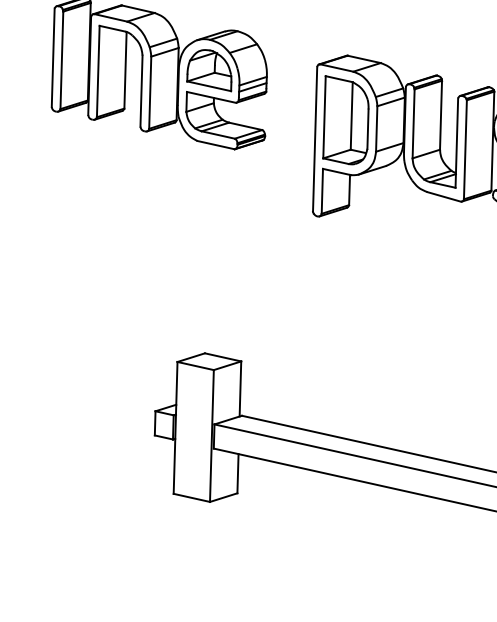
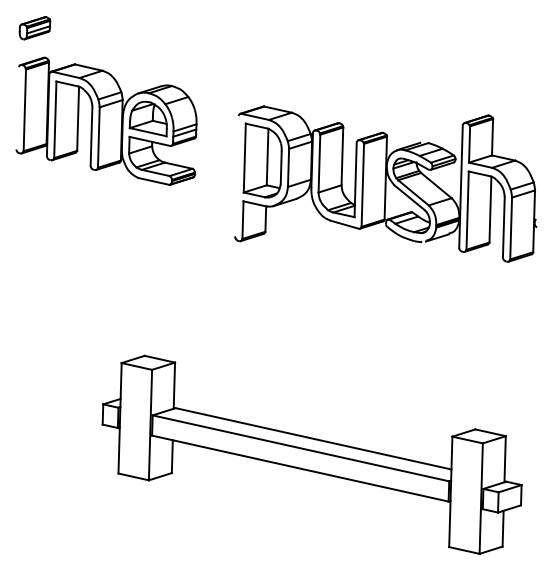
line: (53, 58) -> (17, 108), removed
line: (314, 139) -> (236, 176), removed

